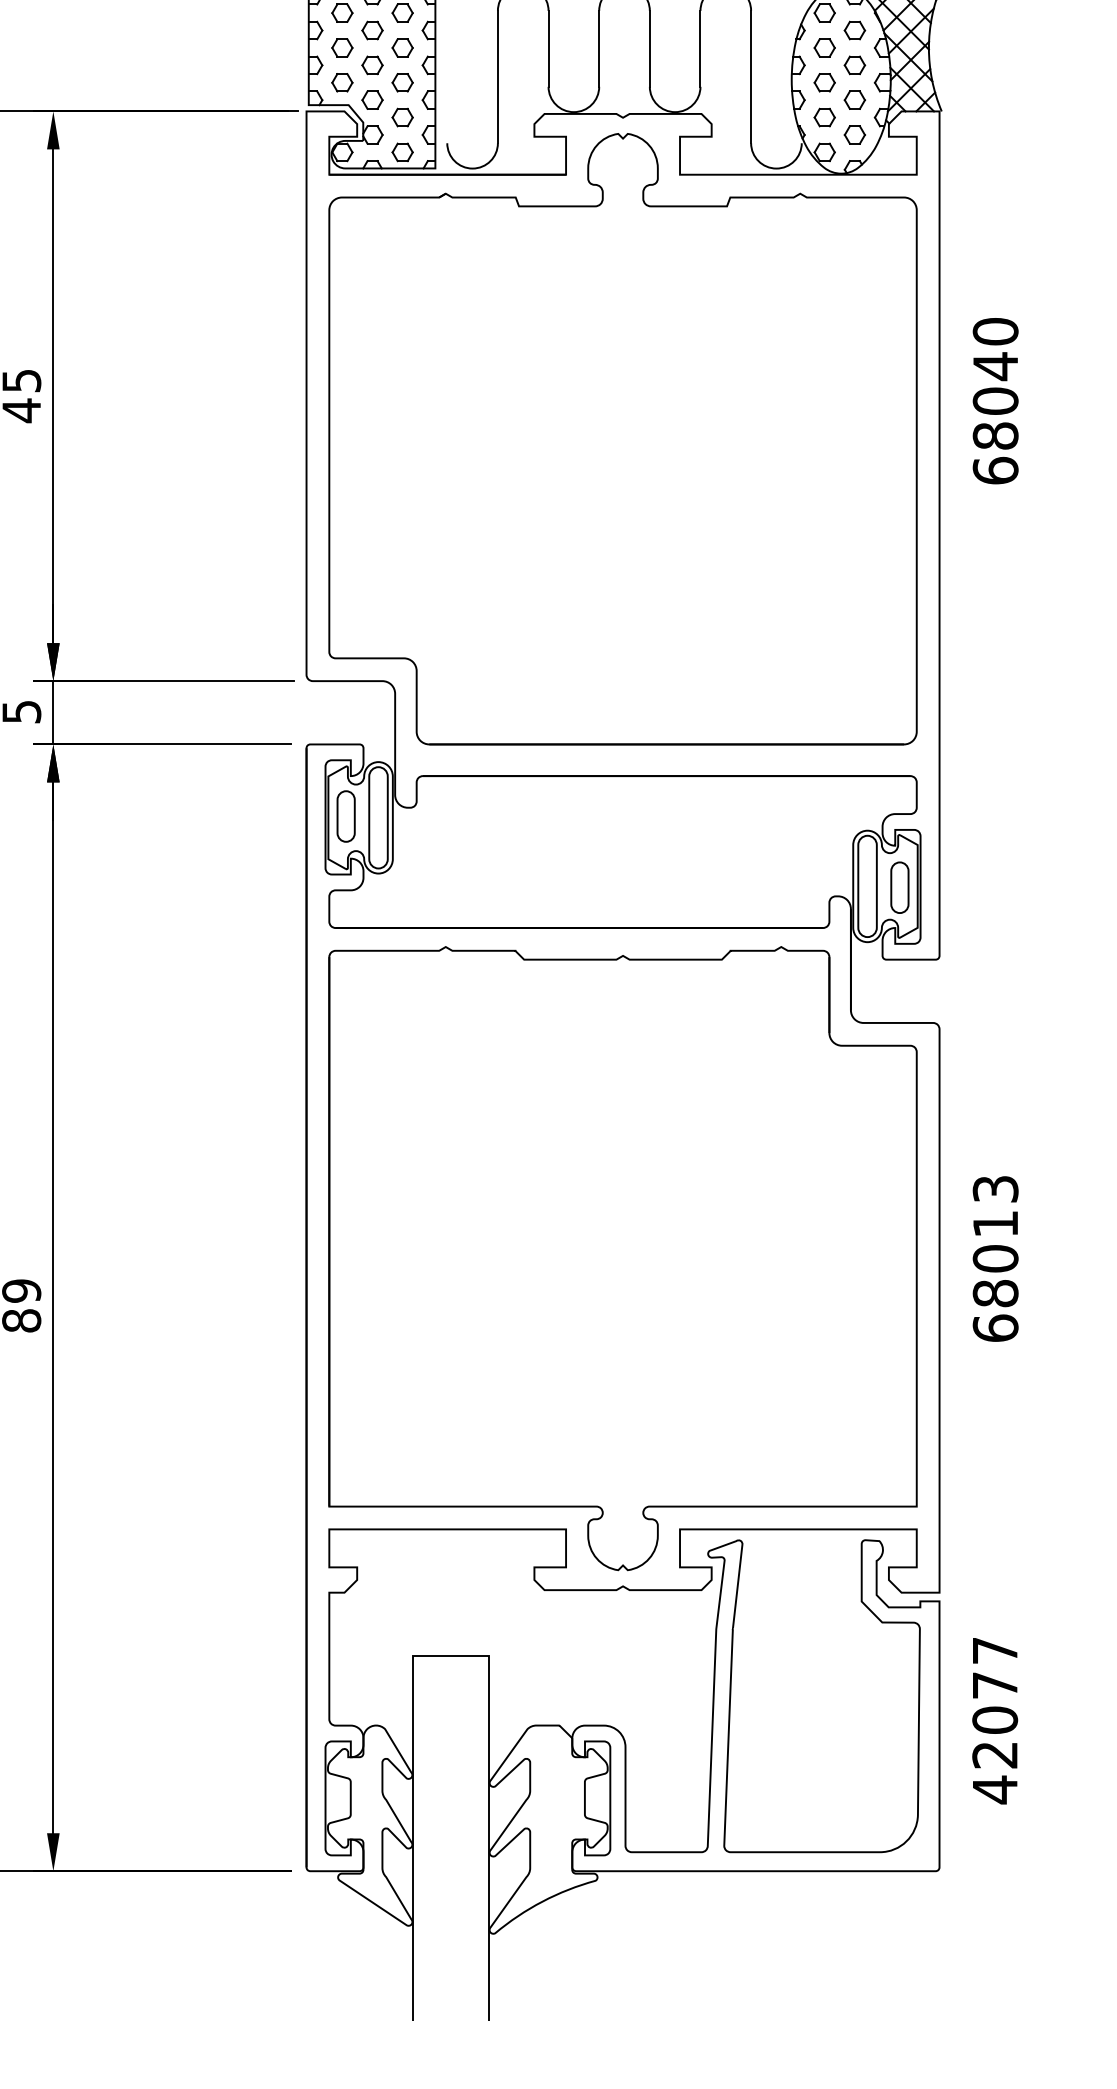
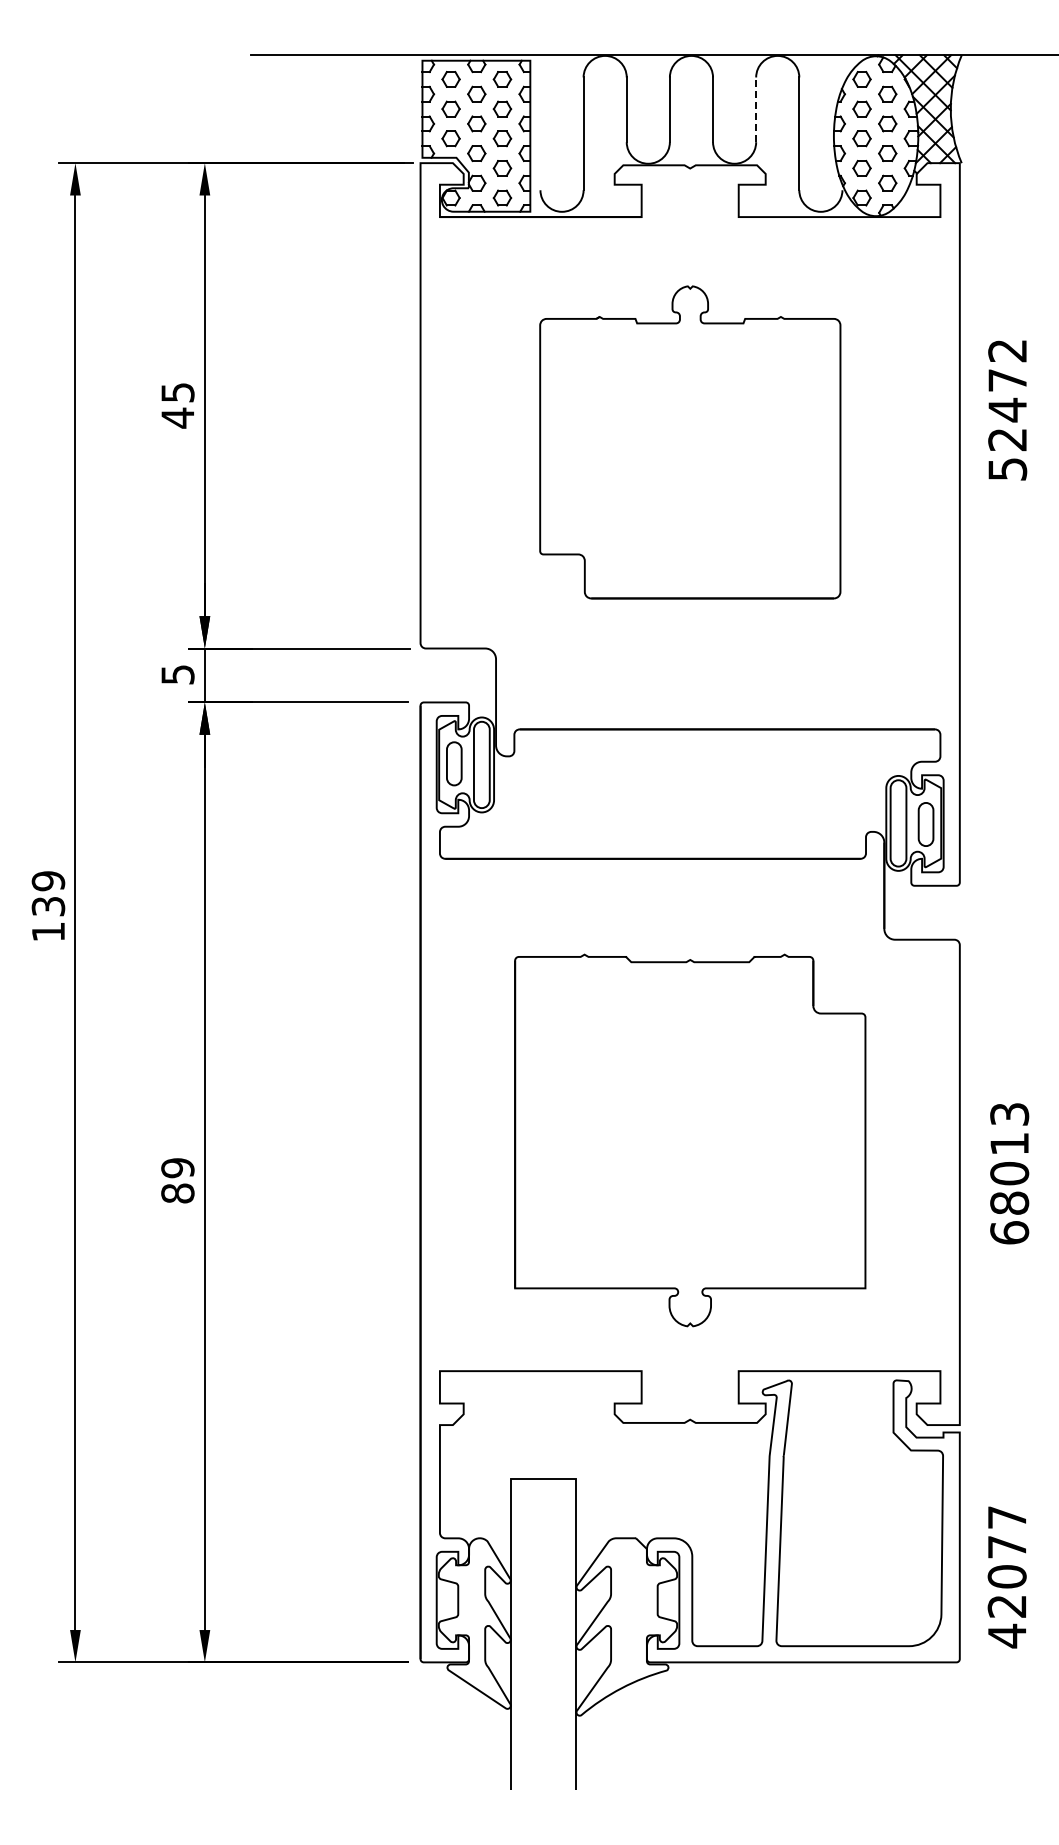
line: (700, 48) -> (756, 109), solid -> dashed
text: (995, 400) -> (1007, 409), 68040 -> 52472
part: (623, 439) -> (690, 442), size x0.6
part: (623, 1258) -> (690, 1140), size x0.7
text: (995, 1258) -> (1009, 1173), moved
text: (994, 1721) -> (1006, 1577), moved

